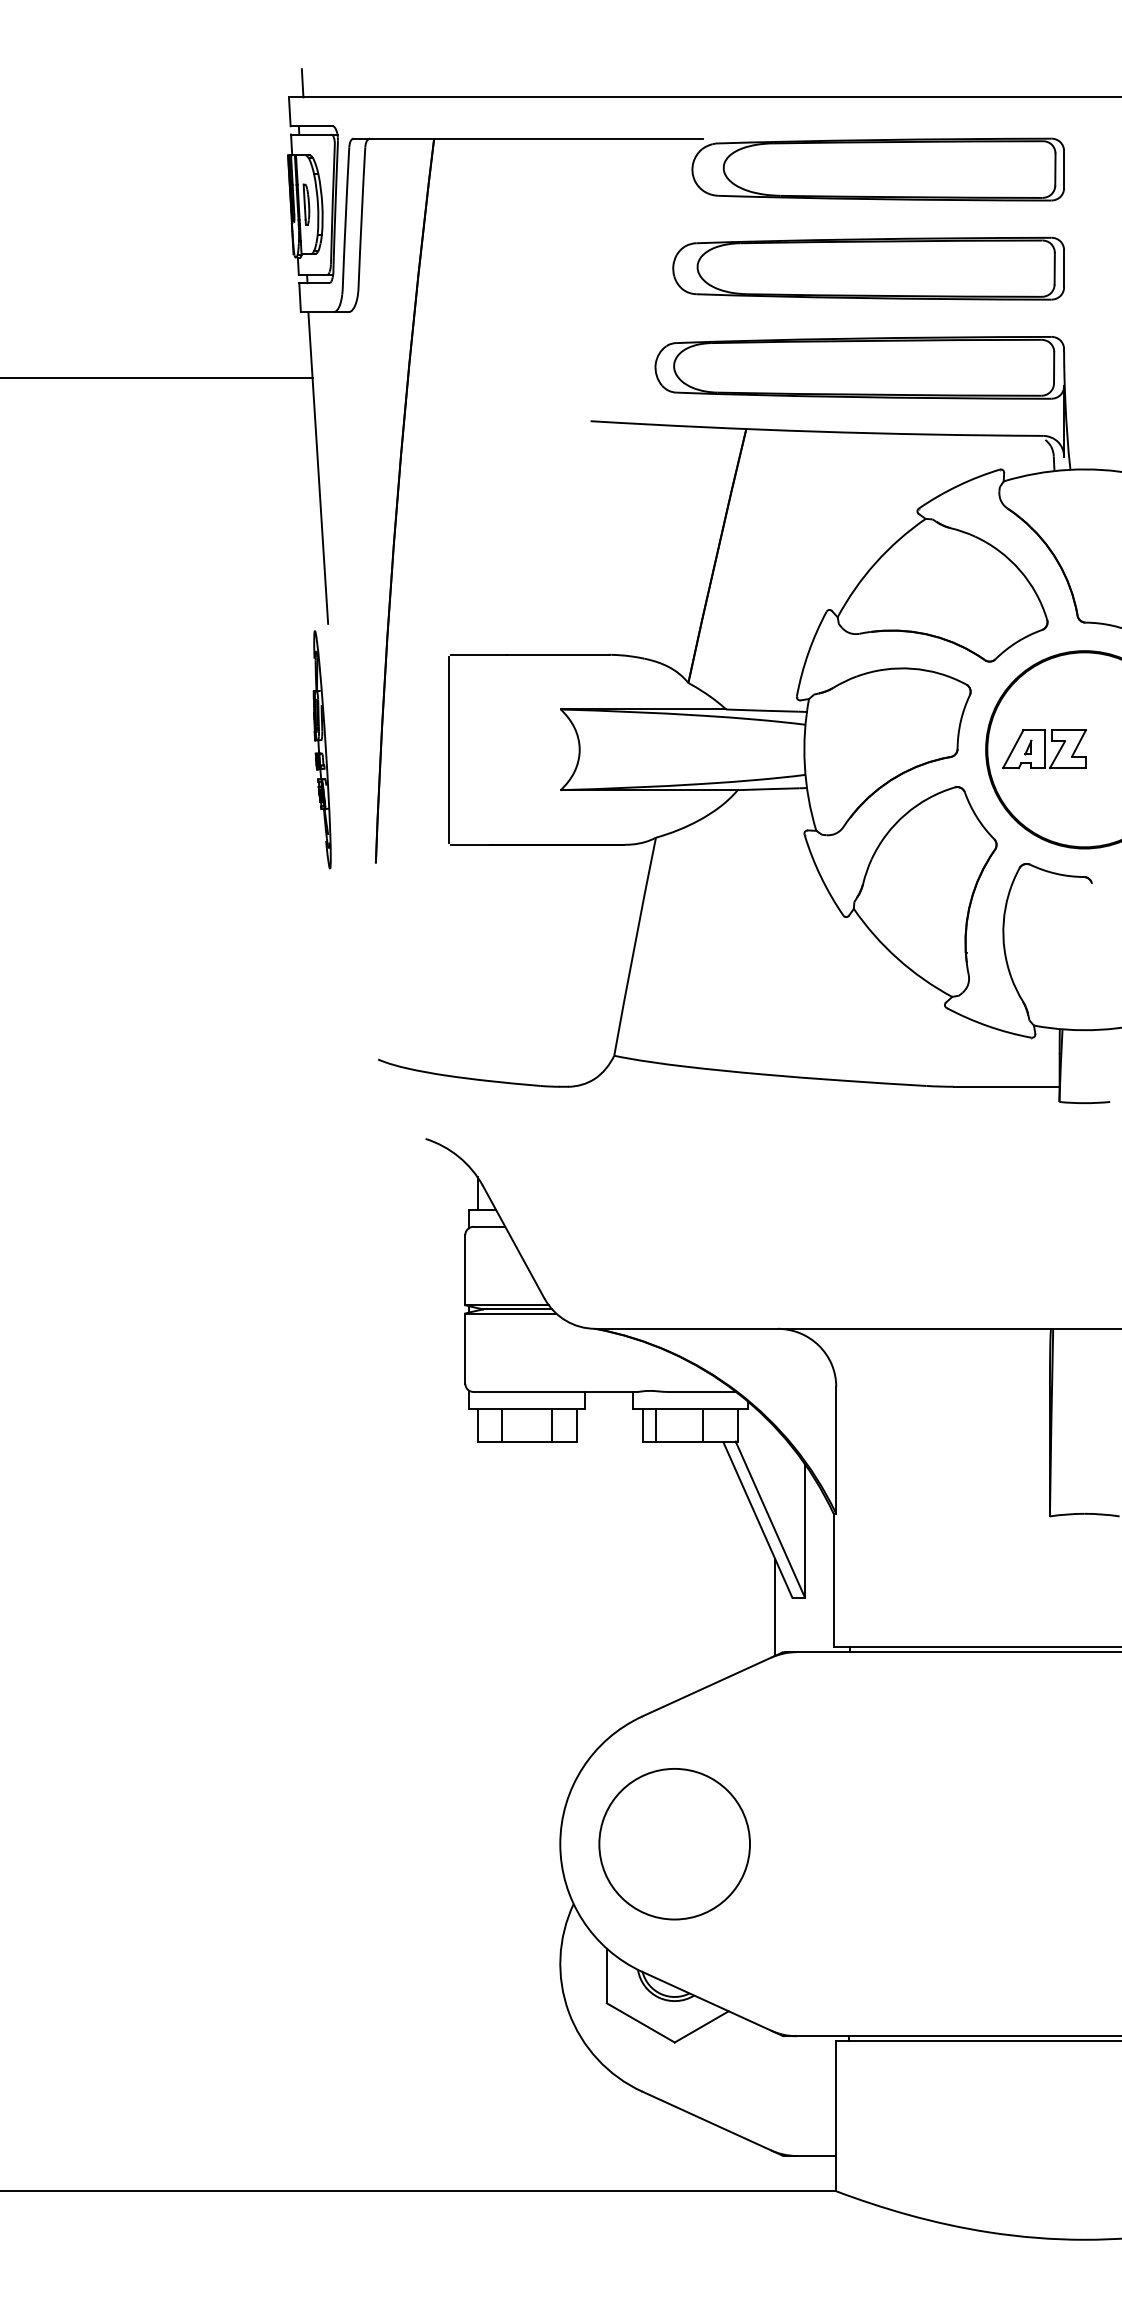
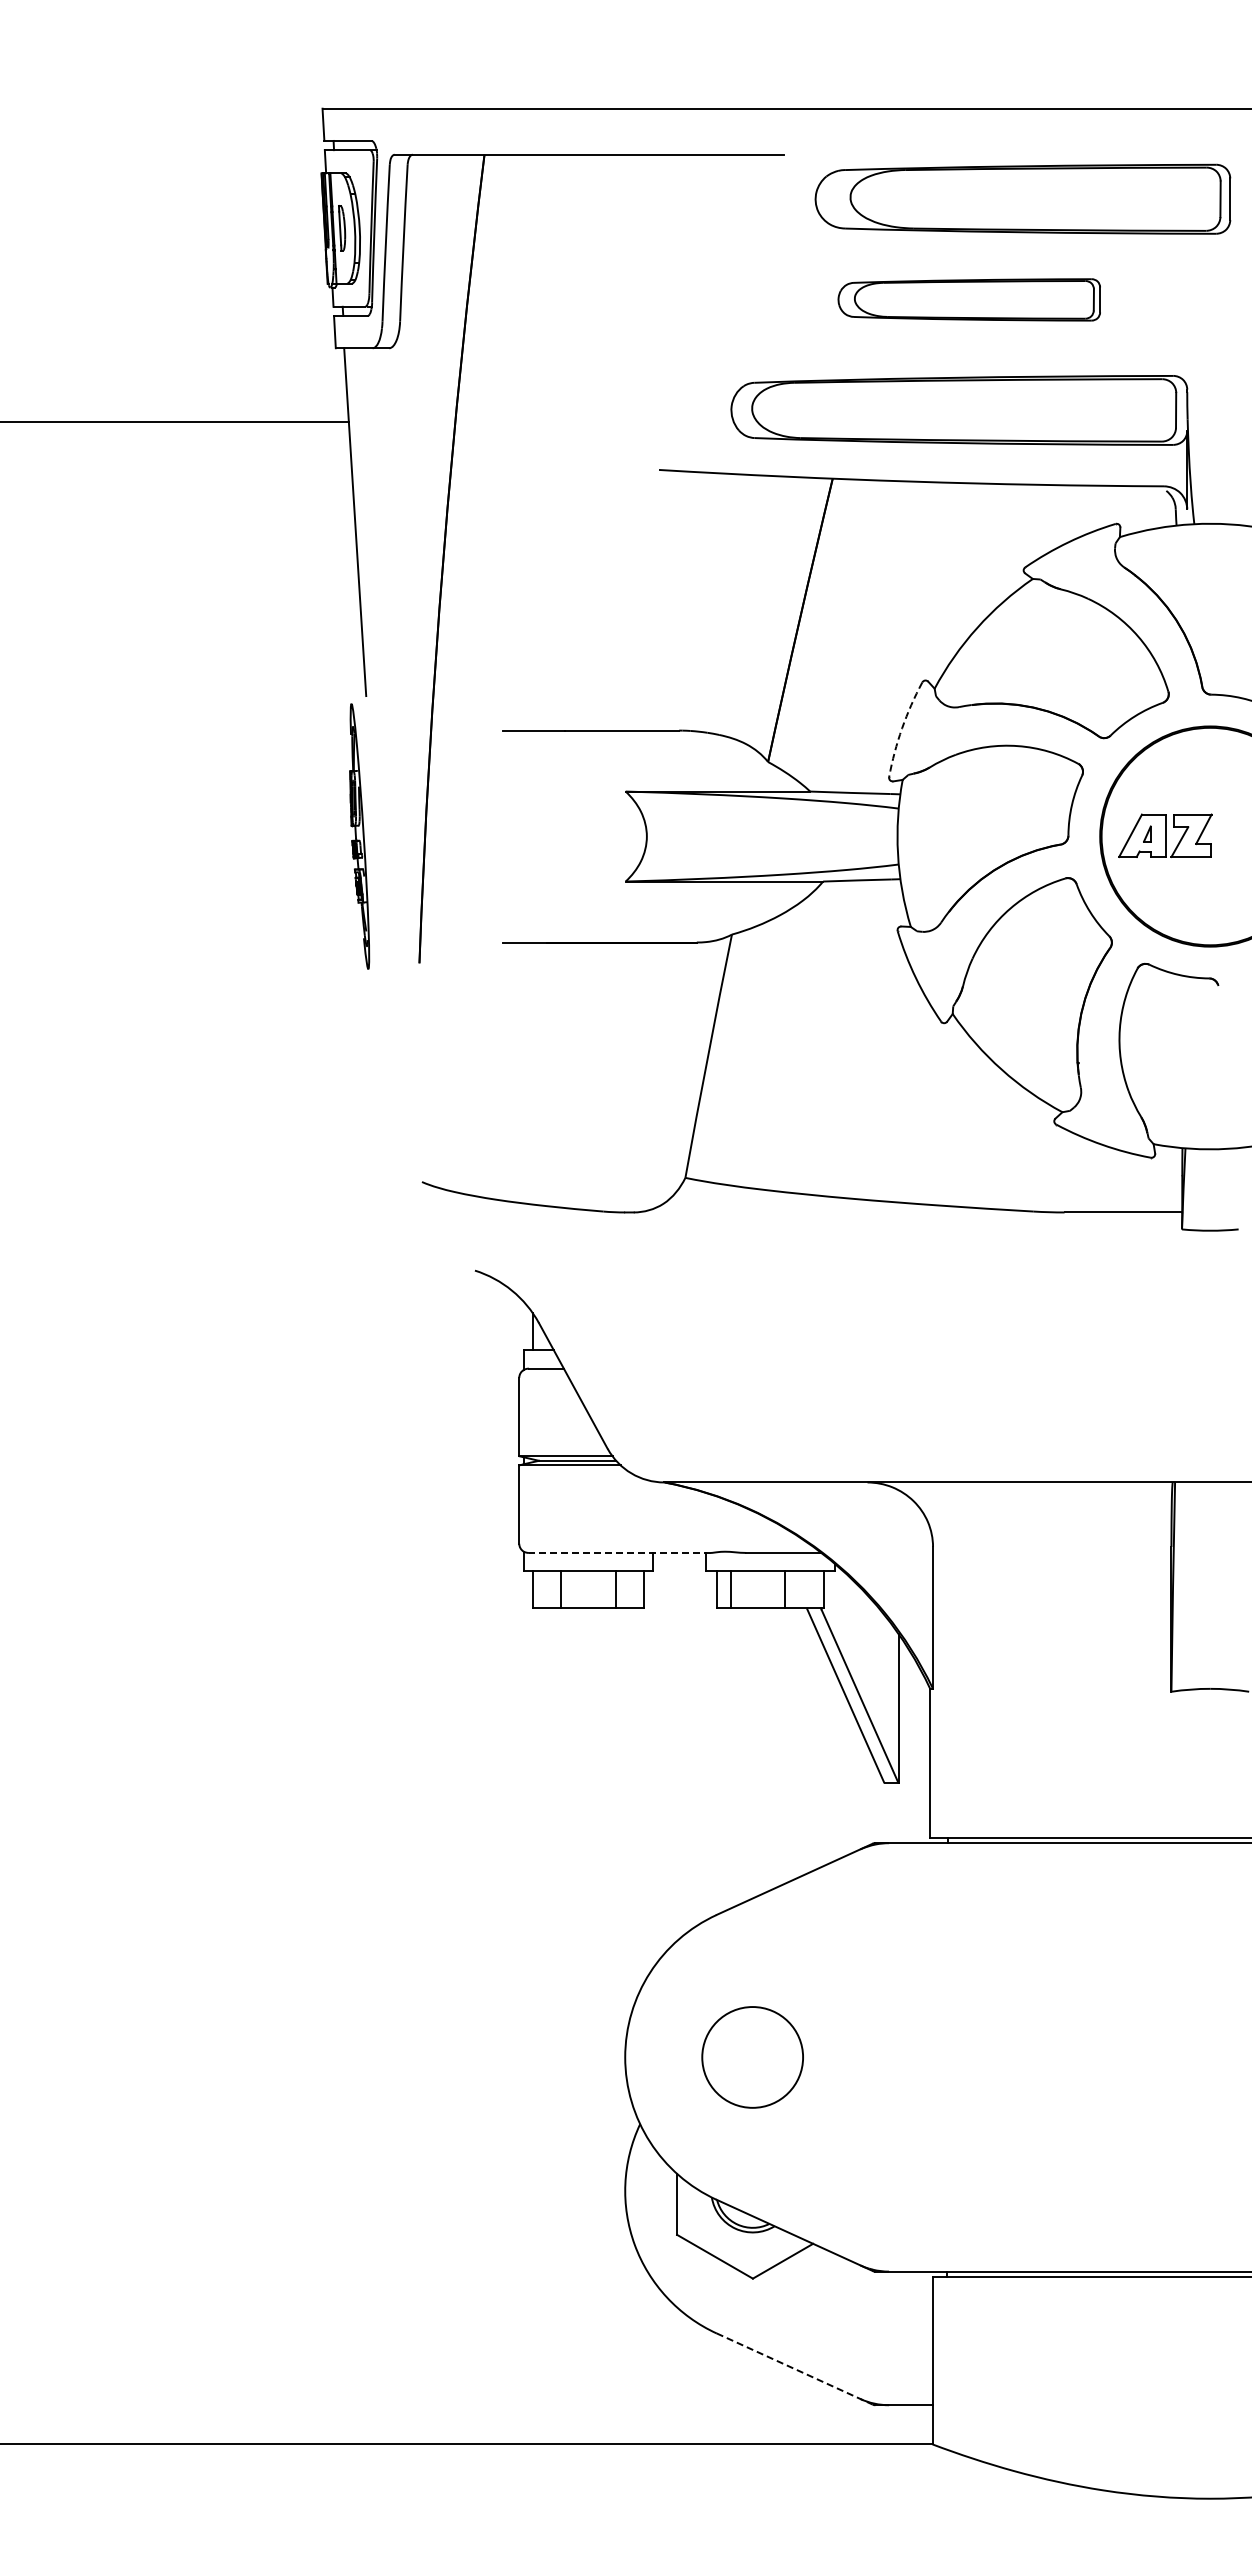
line: (302, 82) -> (337, 92), removed
part: (877, 168) -> (1022, 198), moved
part: (868, 268) -> (969, 299), size x0.6
arc: (808, 652) -> (902, 728), solid -> dashed
line: (448, 749) -> (500, 836), removed
line: (555, 1391) -> (619, 1552), solid -> dashed
line: (774, 1606) -> (864, 1792), removed
circle: (674, 1844) -> (752, 2057), size x0.6
line: (712, 2123) -> (794, 2369), solid -> dashed

